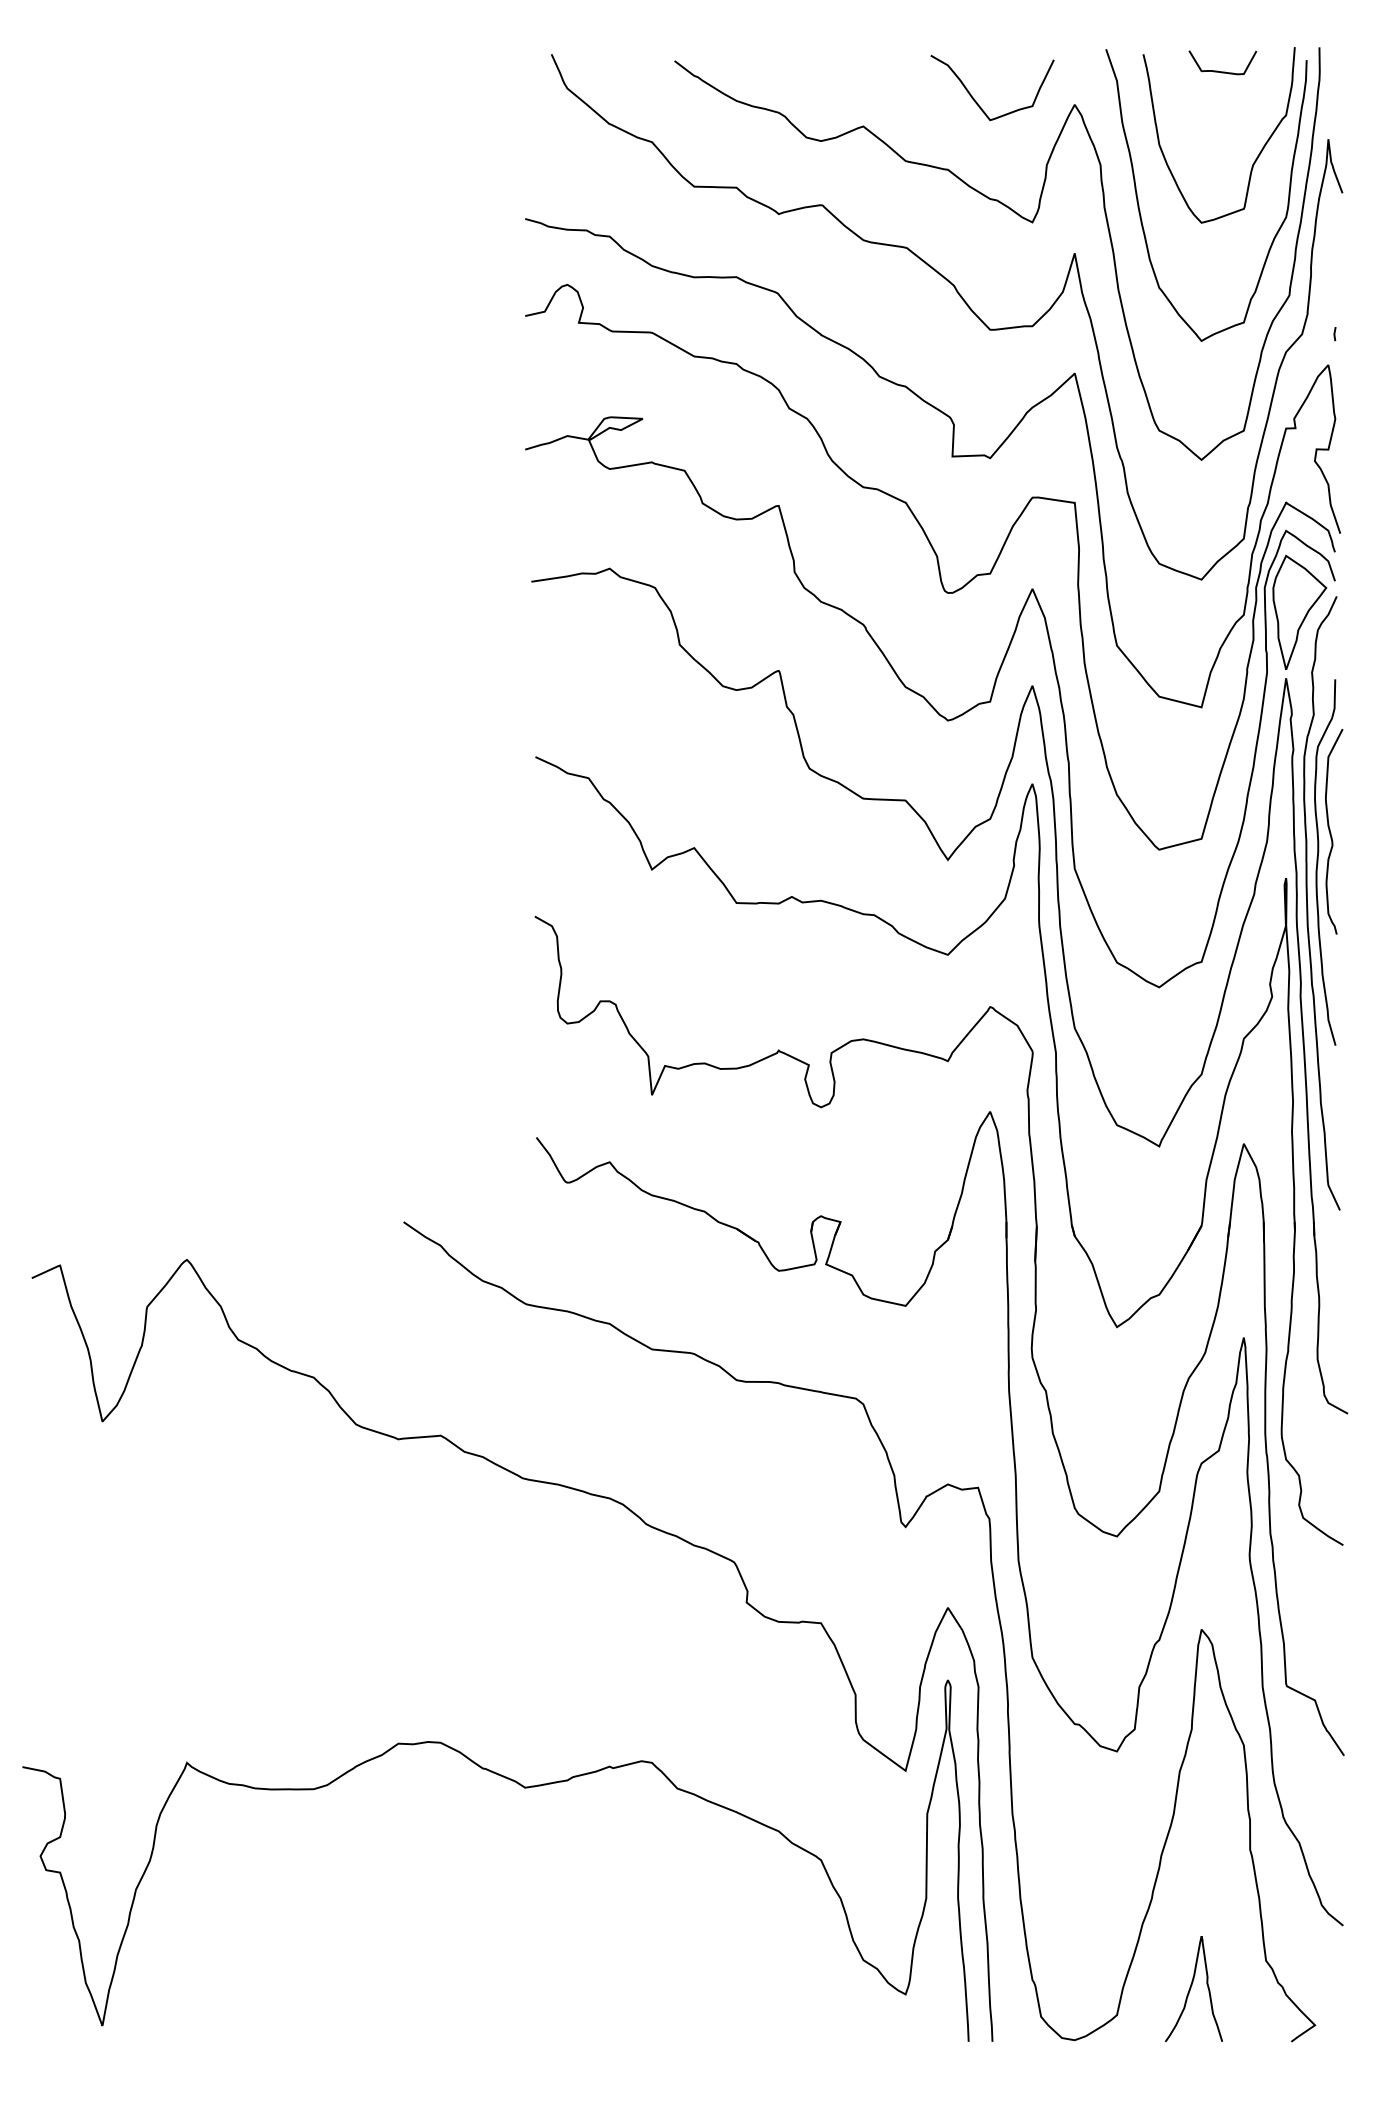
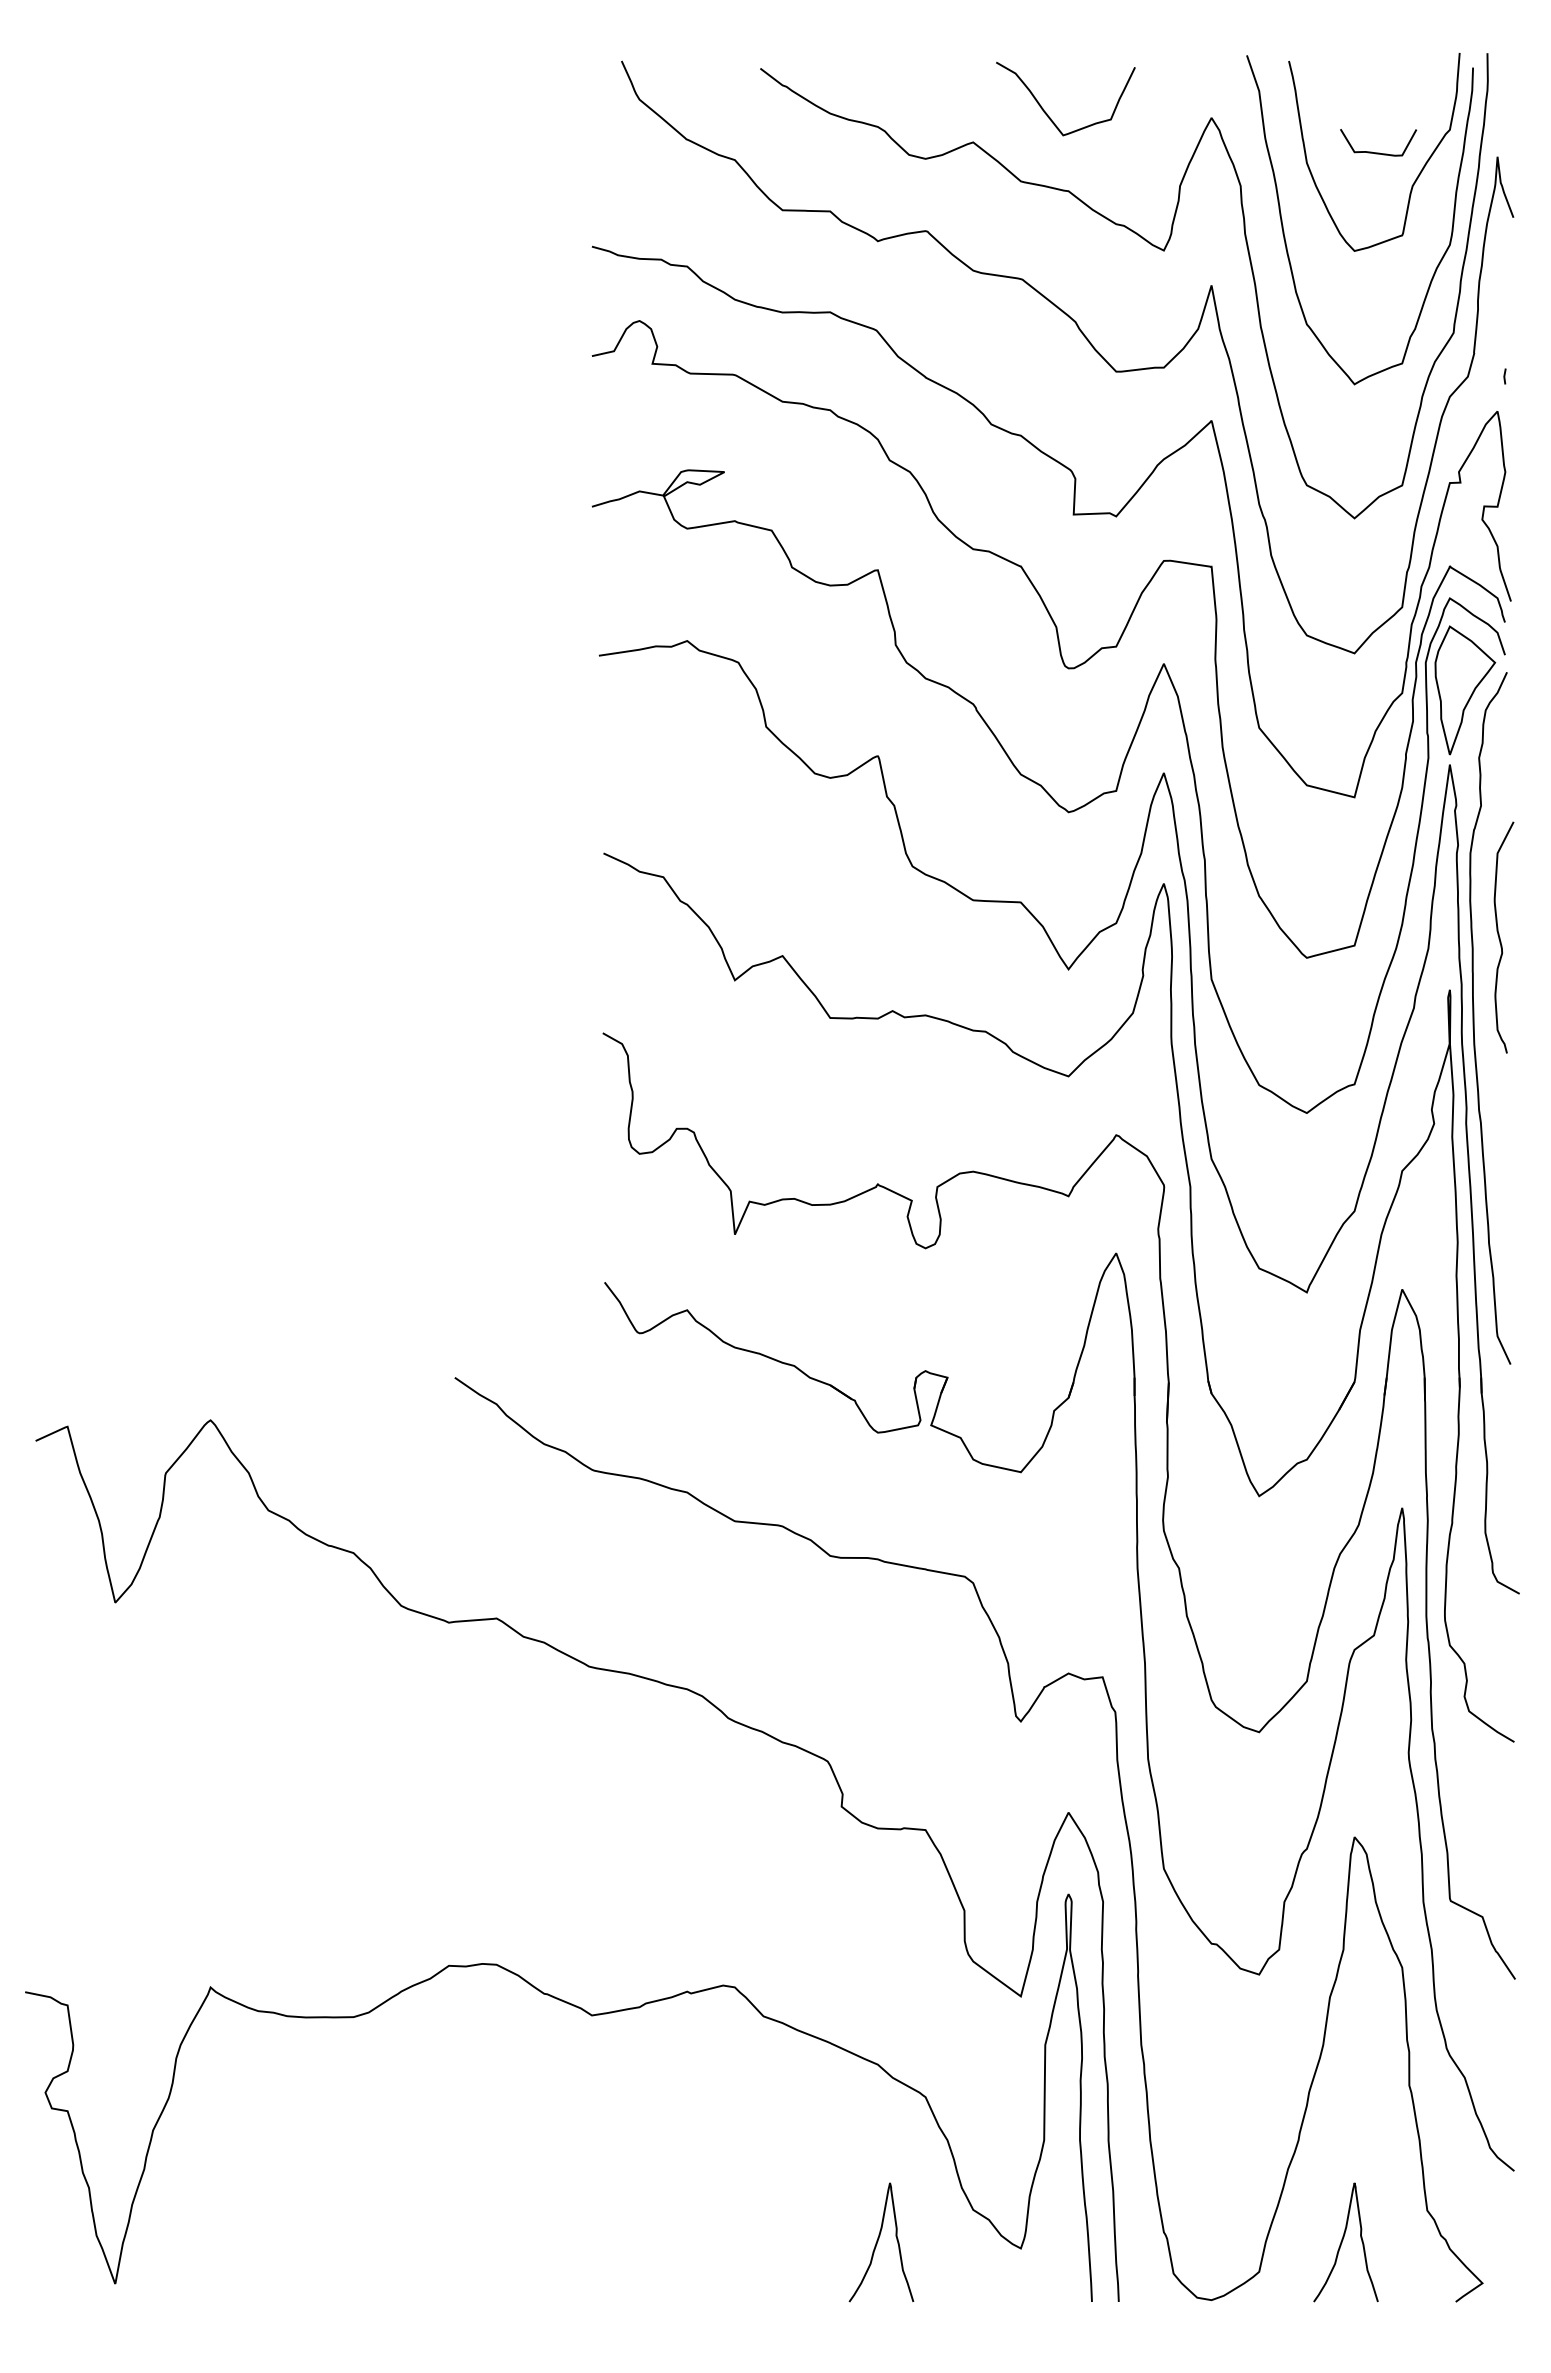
curve: (1222, 71) -> (1378, 152), moved
curve: (977, 102) -> (1048, 115), moved
curve: (1318, 862) -> (1486, 972), removed
curve: (779, 1988) -> (878, 2241), added

